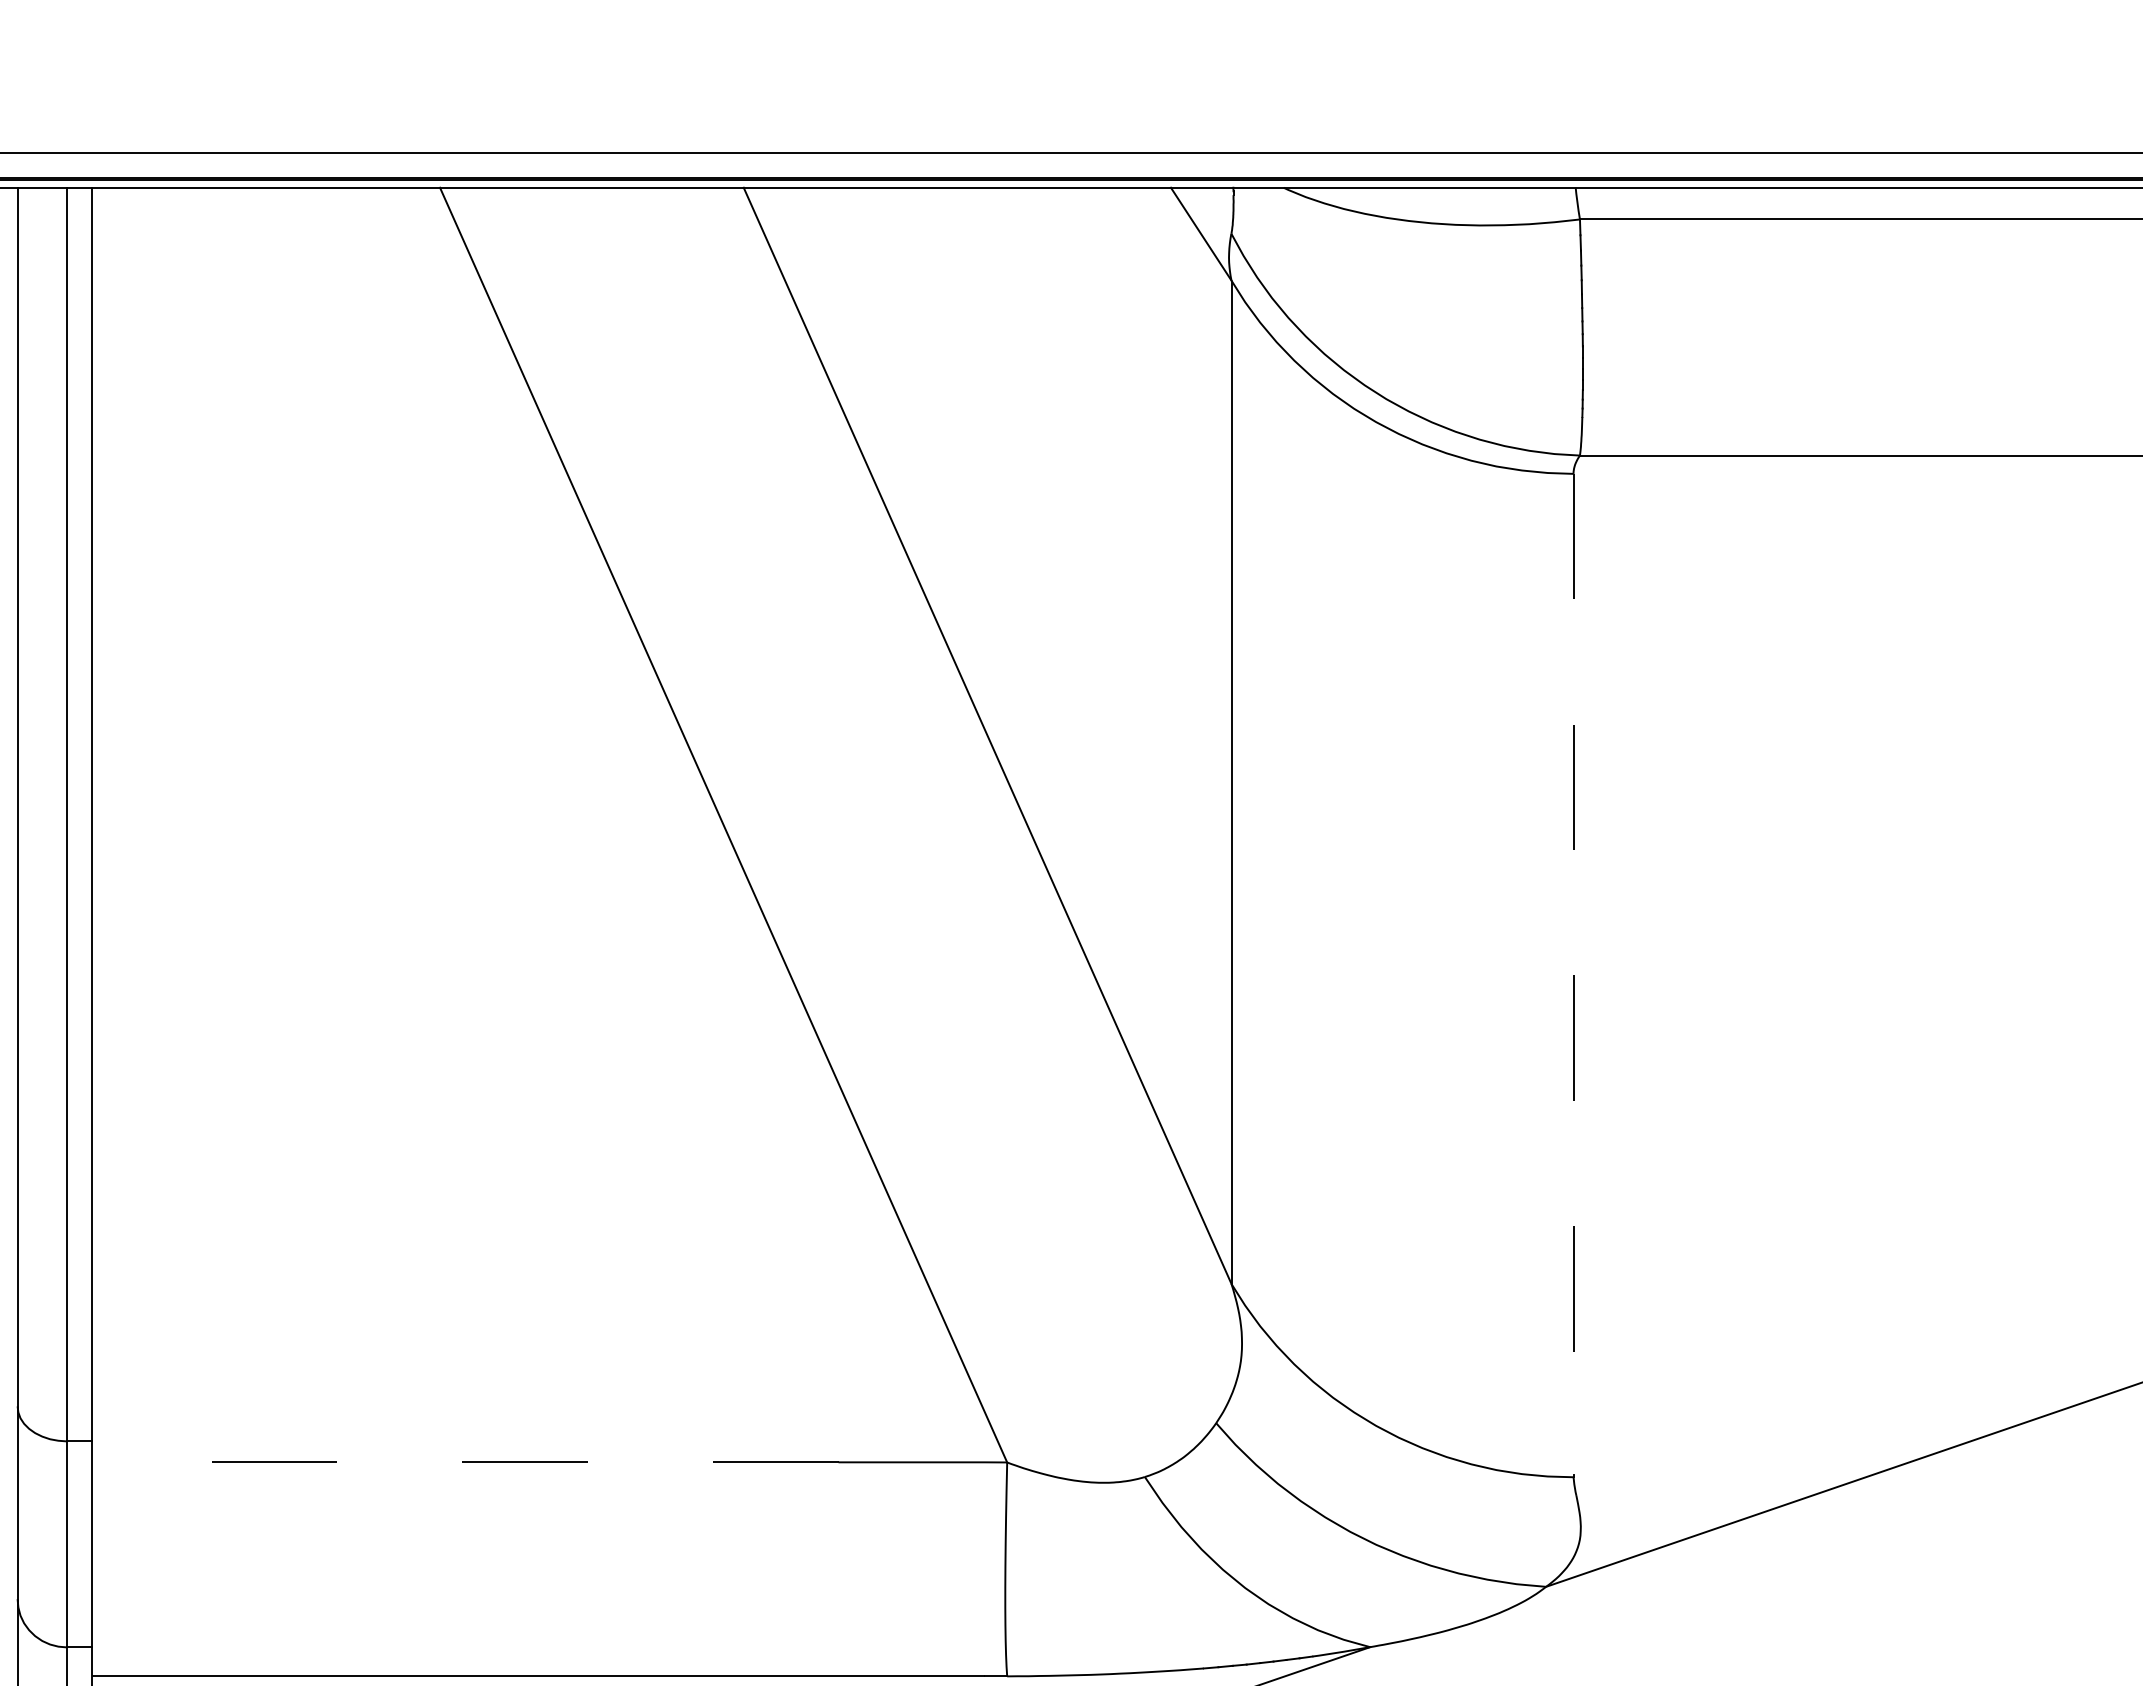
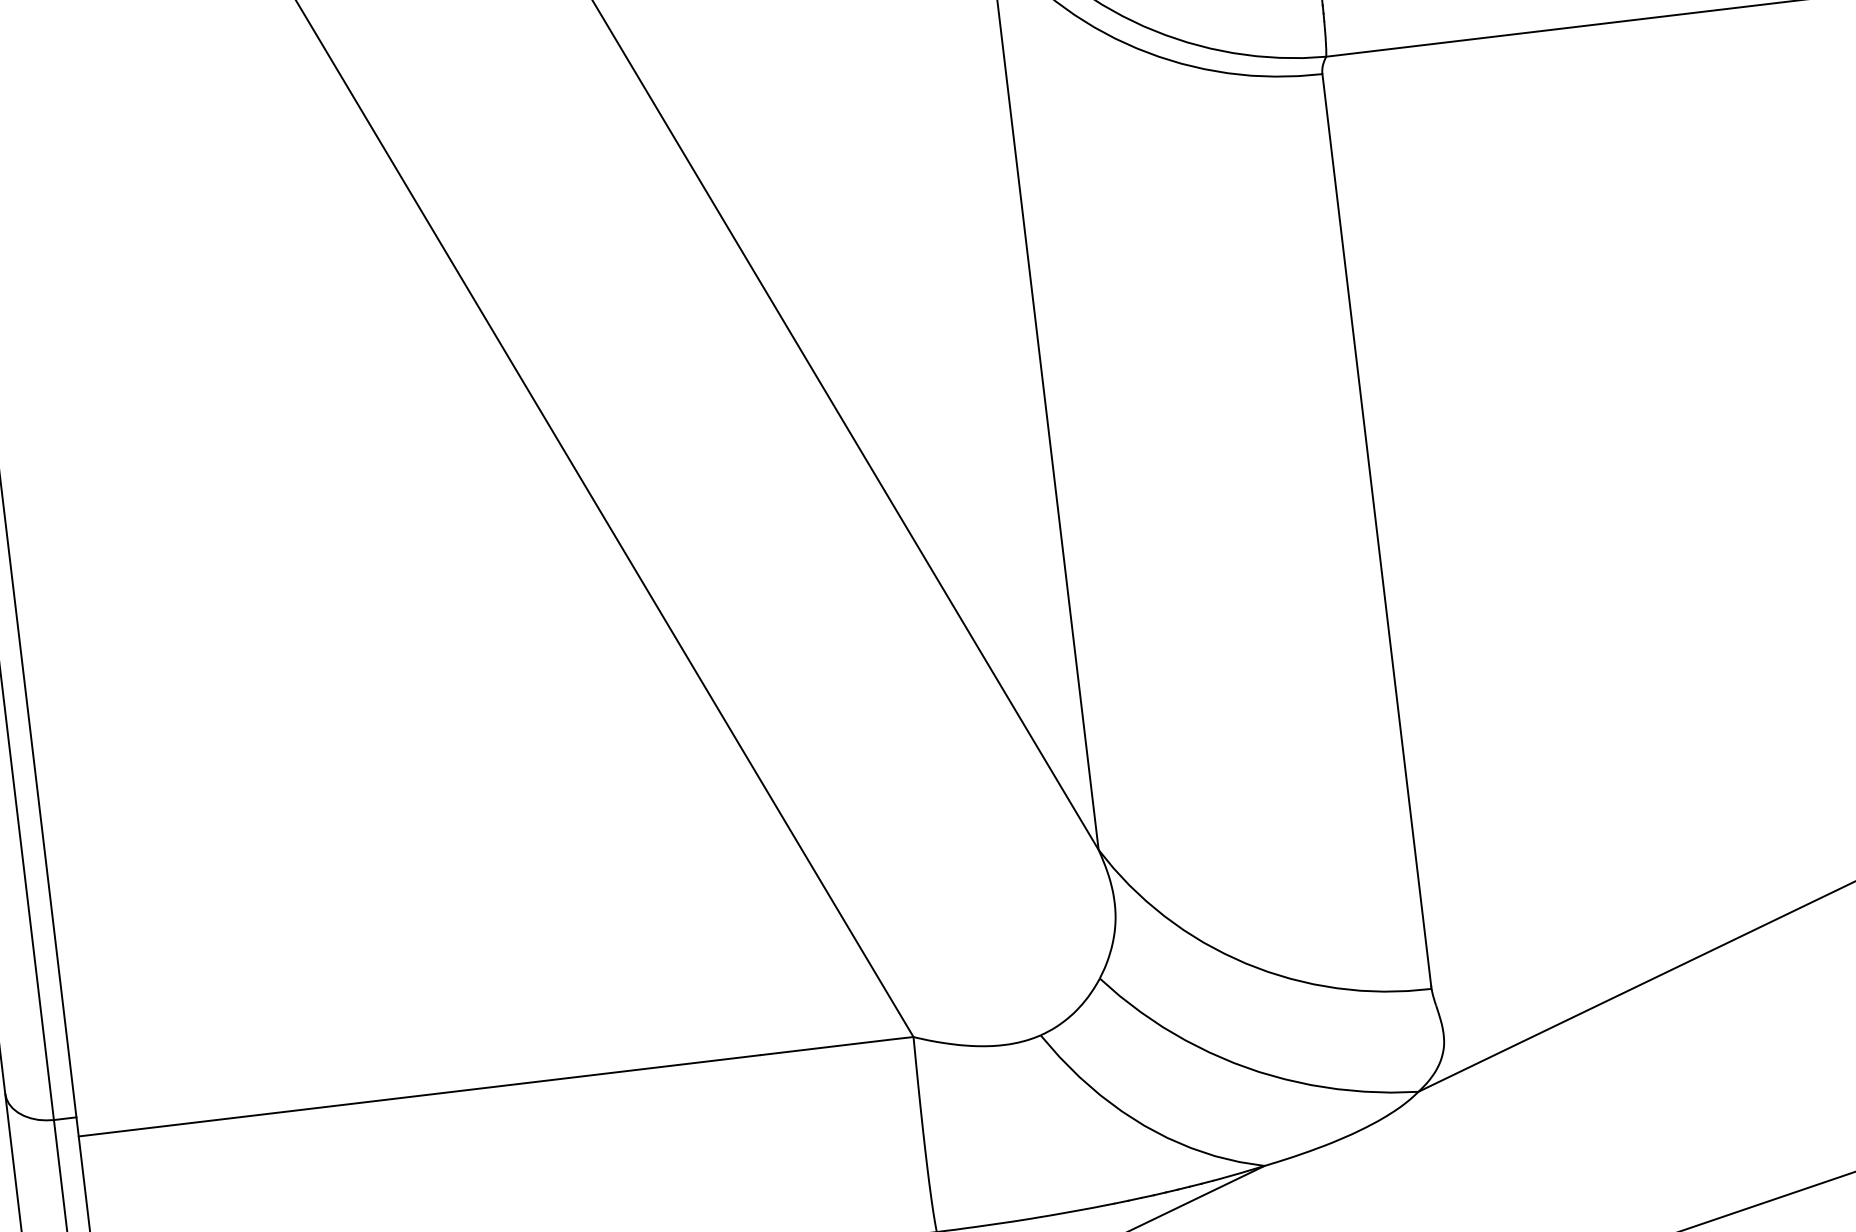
line: (1573, 974) -> (1376, 530), dashed -> solid
line: (464, 1462) -> (418, 1096), dashed -> solid

